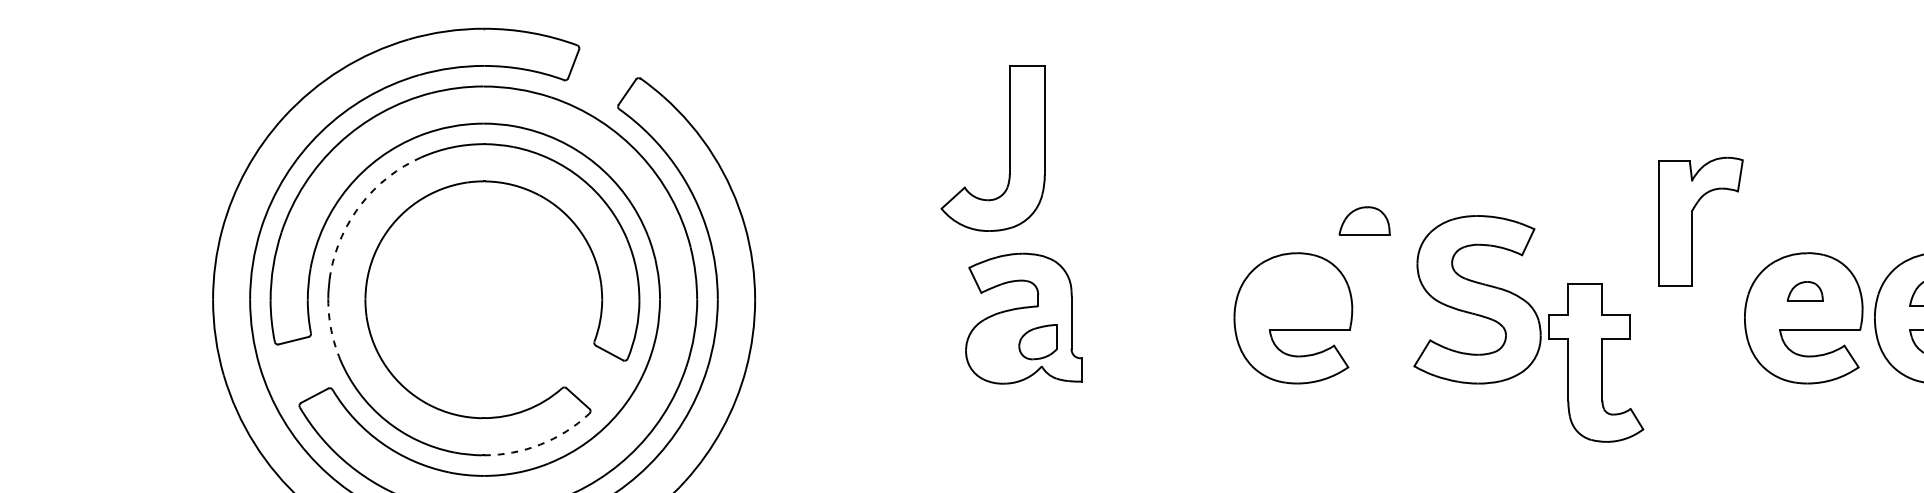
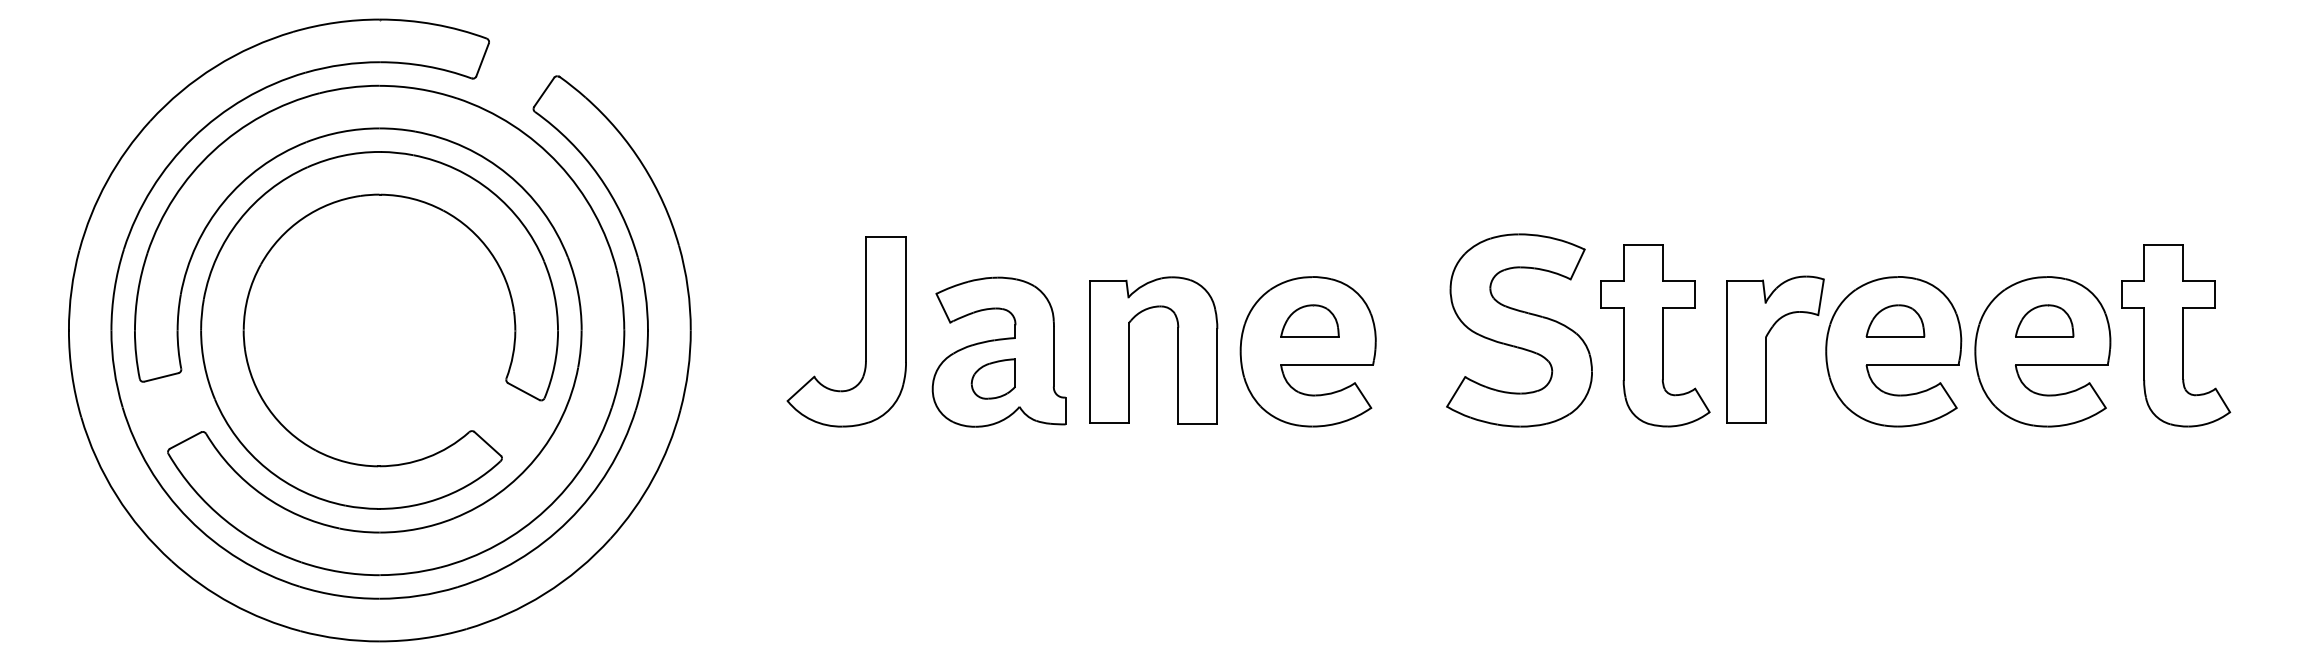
part: (1009, 148) -> (865, 331), moved
arc: (361, 203) -> (239, 220), dashed -> solid
part: (1364, 220) -> (1309, 320), moved
part: (1692, 221) -> (1766, 349), moved
part: (1805, 291) -> (1895, 320), size x1.43
part: (1137, 317) -> (1129, 350), added
arc: (331, 330) -> (204, 365), dashed -> solid
part: (1037, 341) -> (992, 378), moved
part: (1596, 362) -> (1655, 335), moved
arc: (540, 444) -> (444, 496), dashed -> solid

